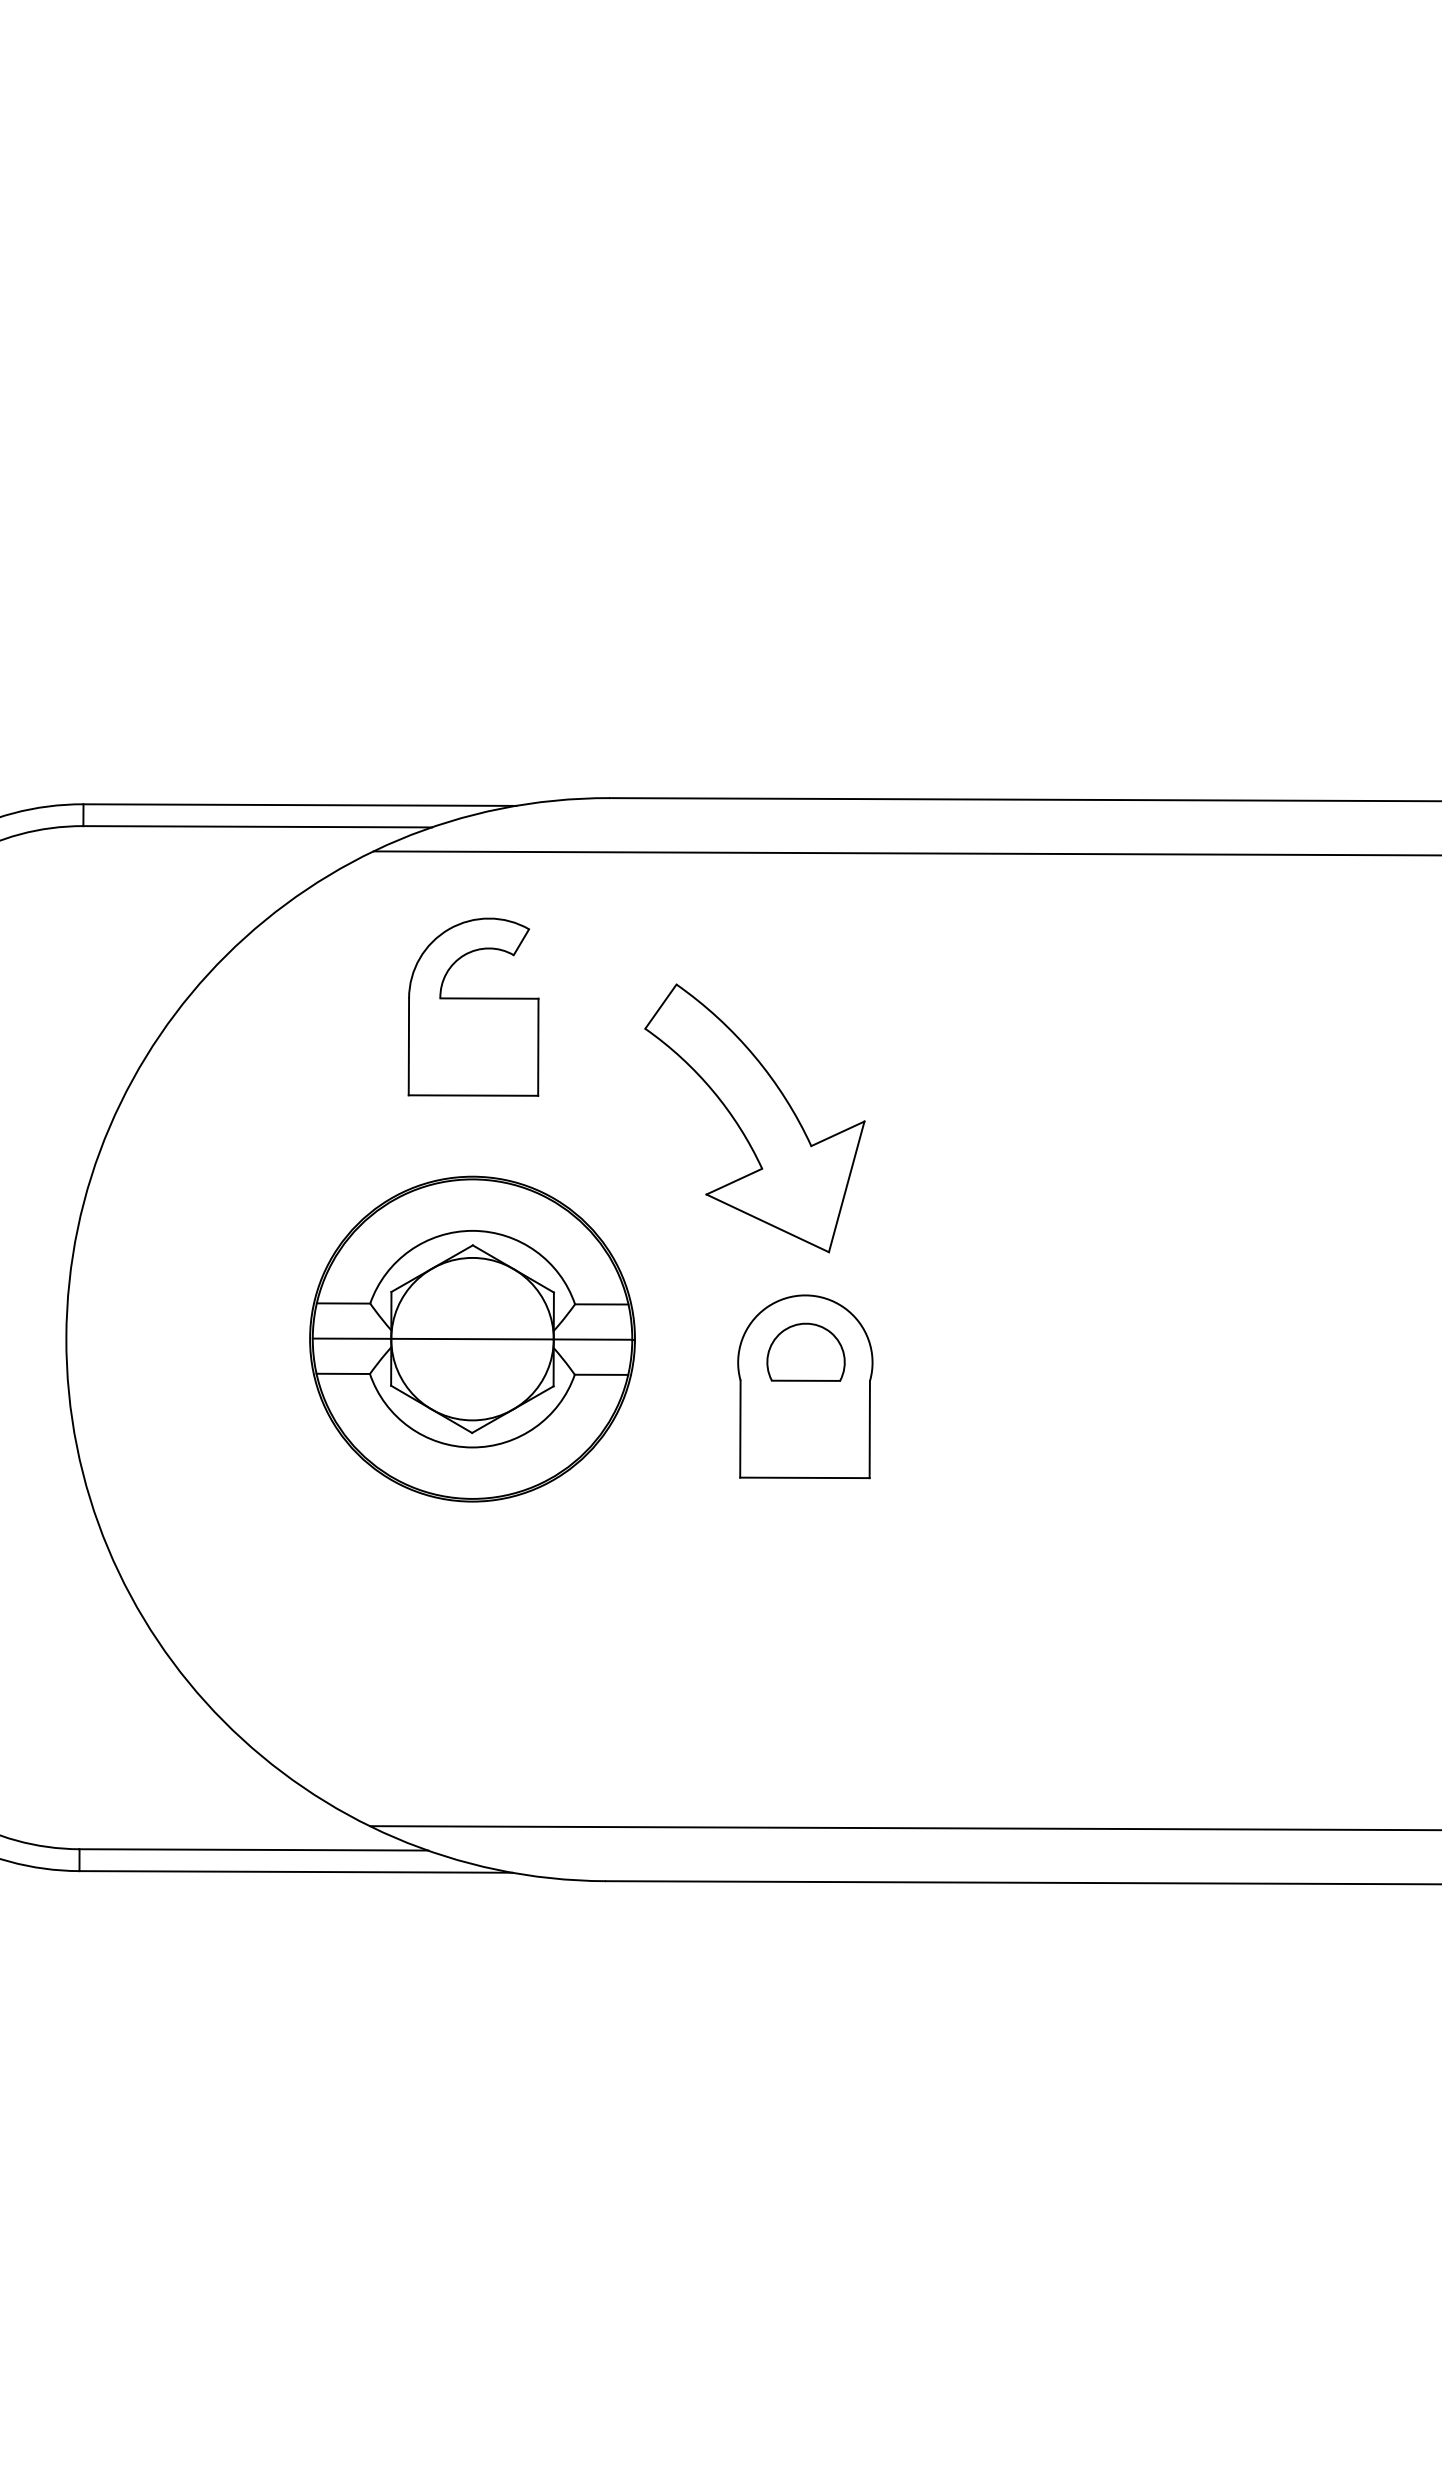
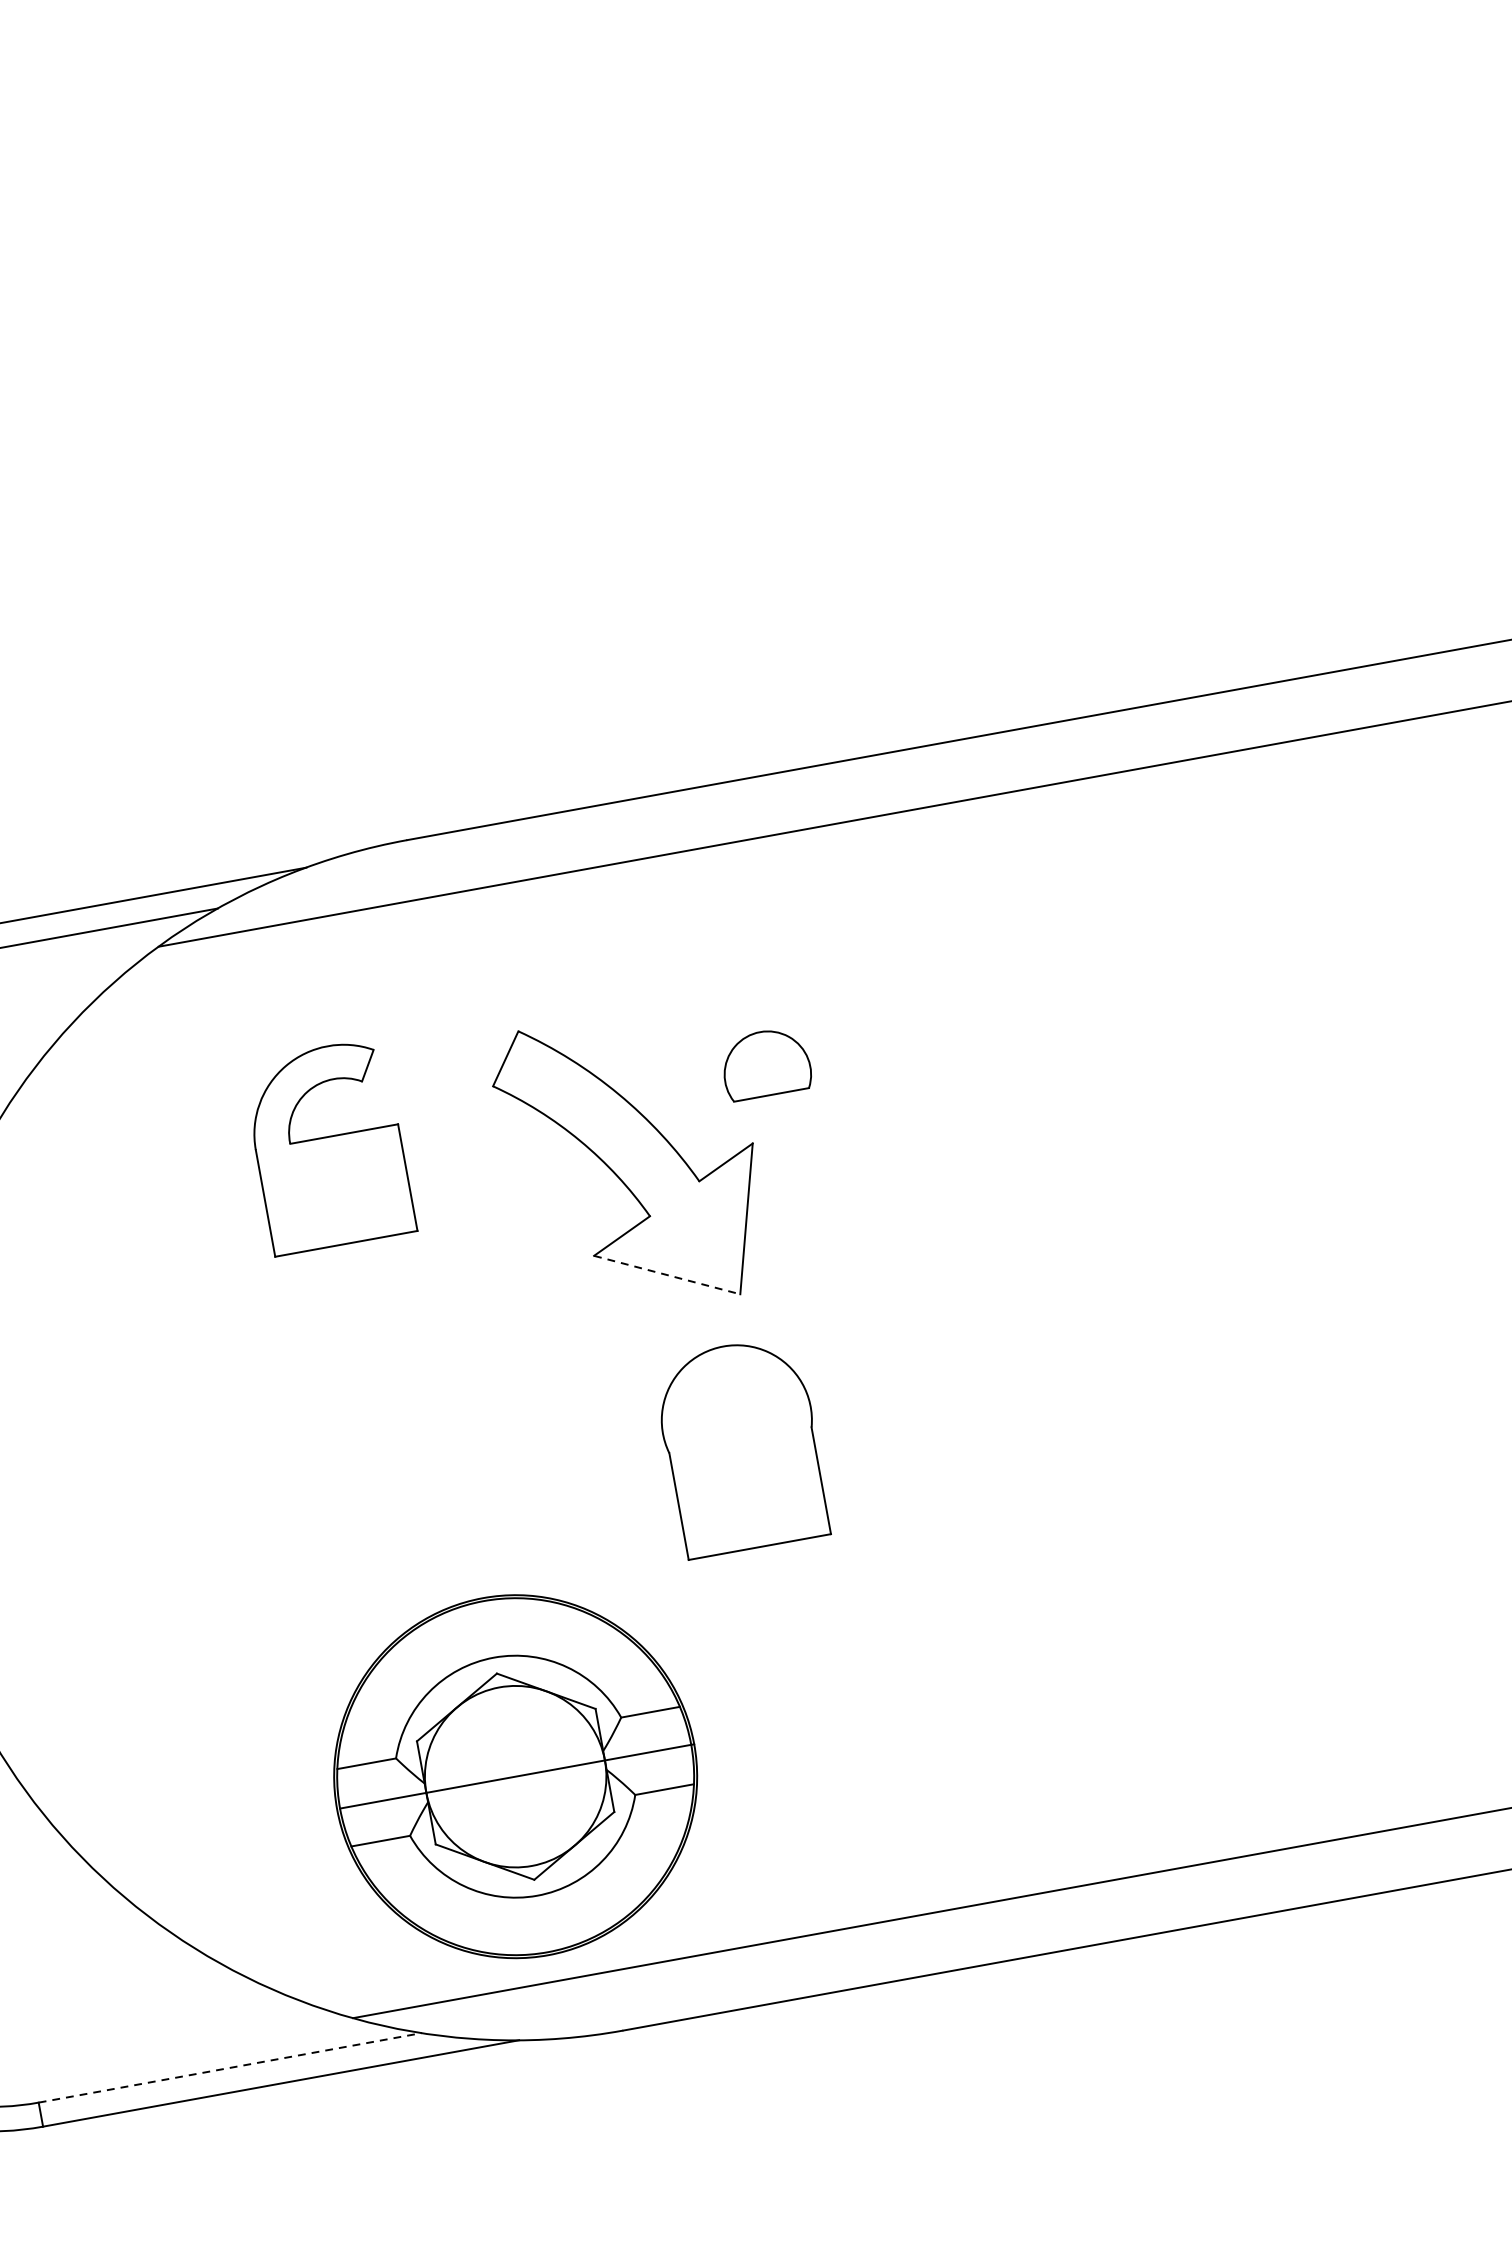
part: (473, 1006) -> (328, 1146), moved
line: (767, 1223) -> (666, 1275), solid -> dashed
part: (472, 1338) -> (515, 1775), moved
part: (805, 1351) -> (765, 1062), moved
line: (254, 1849) -> (230, 2067), solid -> dashed

